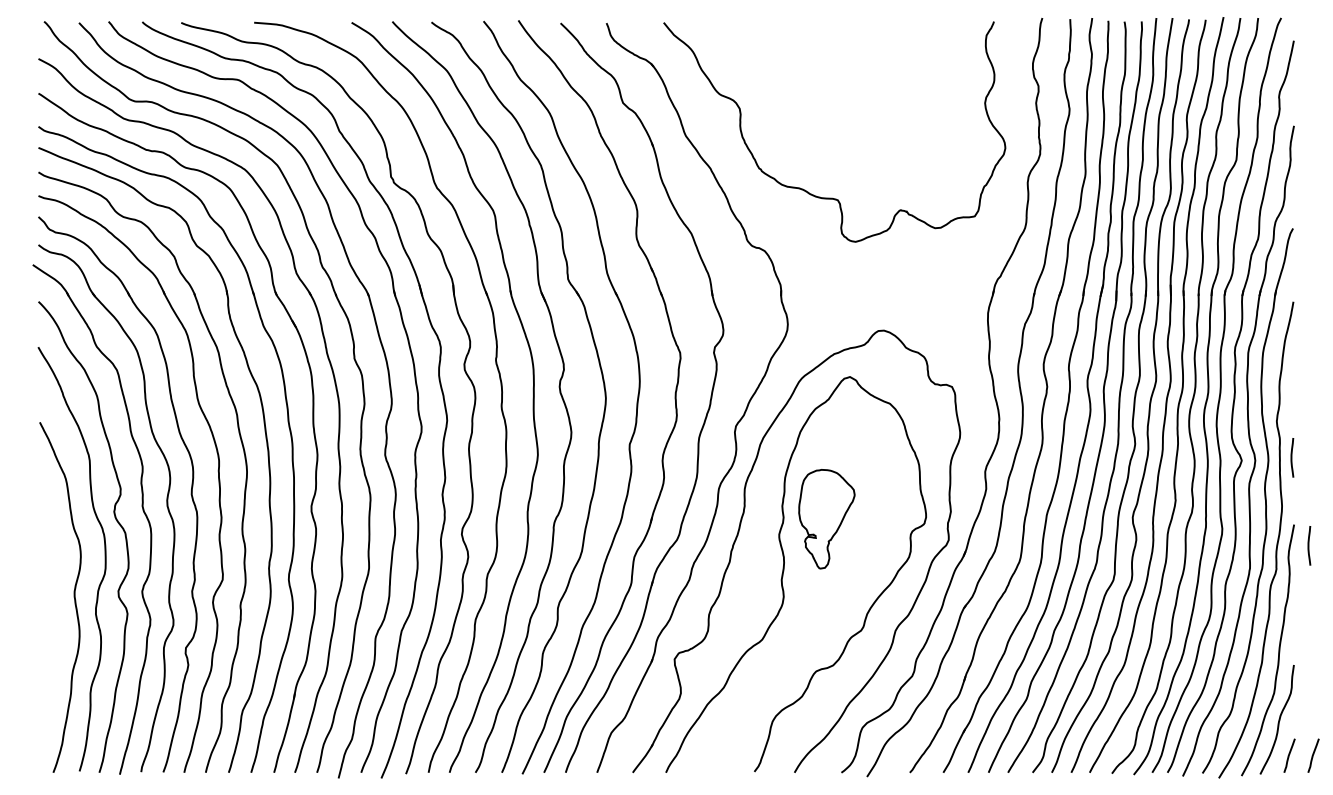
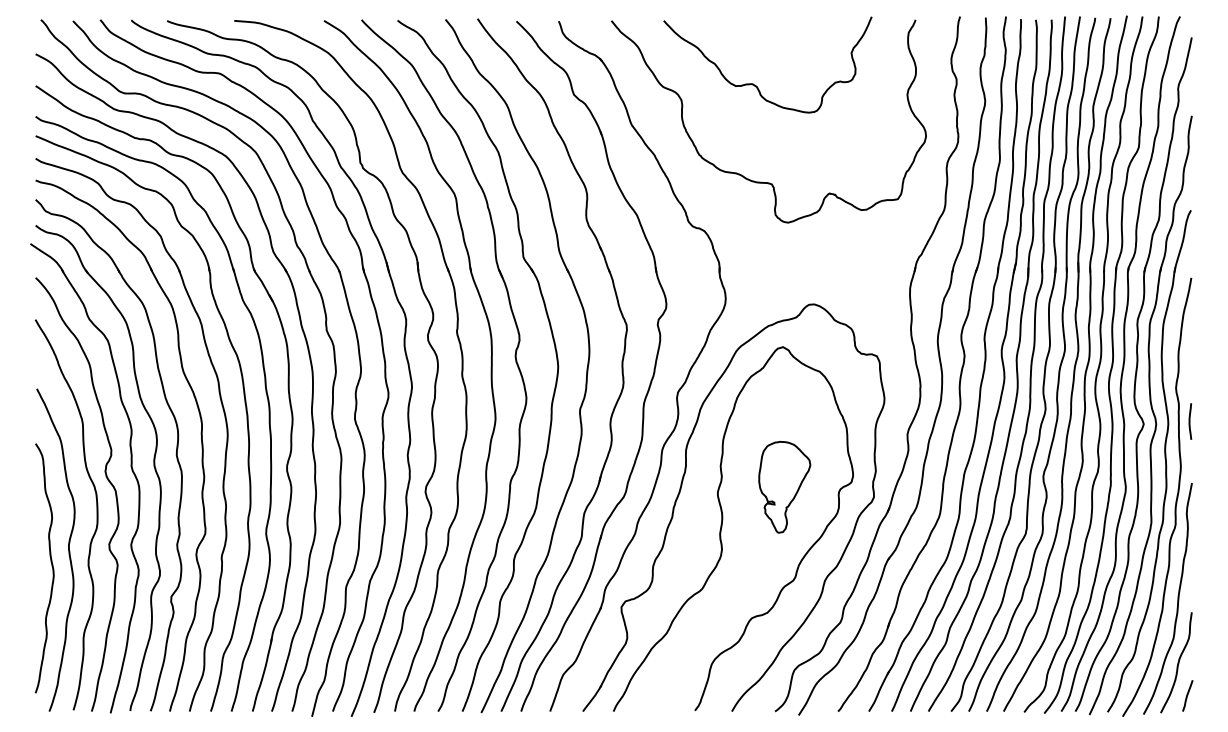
curve: (822, 93) -> (757, 86), added
part: (826, 519) -> (784, 487), moved
curve: (1309, 545) -> (1206, 502), removed
curve: (55, 613) -> (51, 564), added
line: (1313, 755) -> (1209, 695), removed

